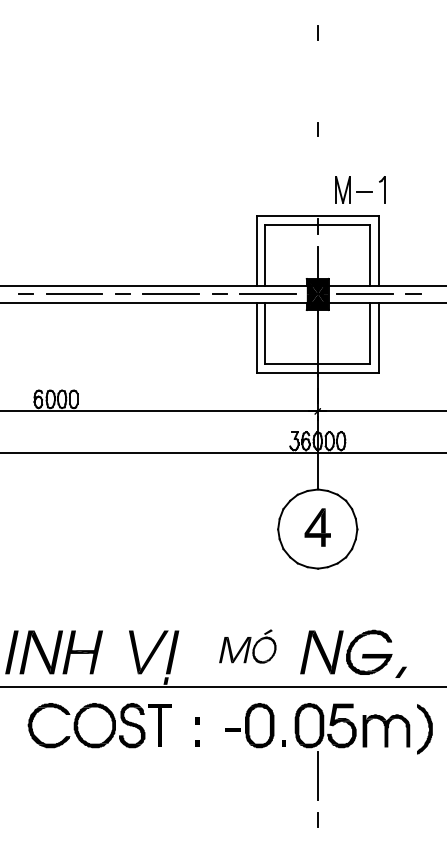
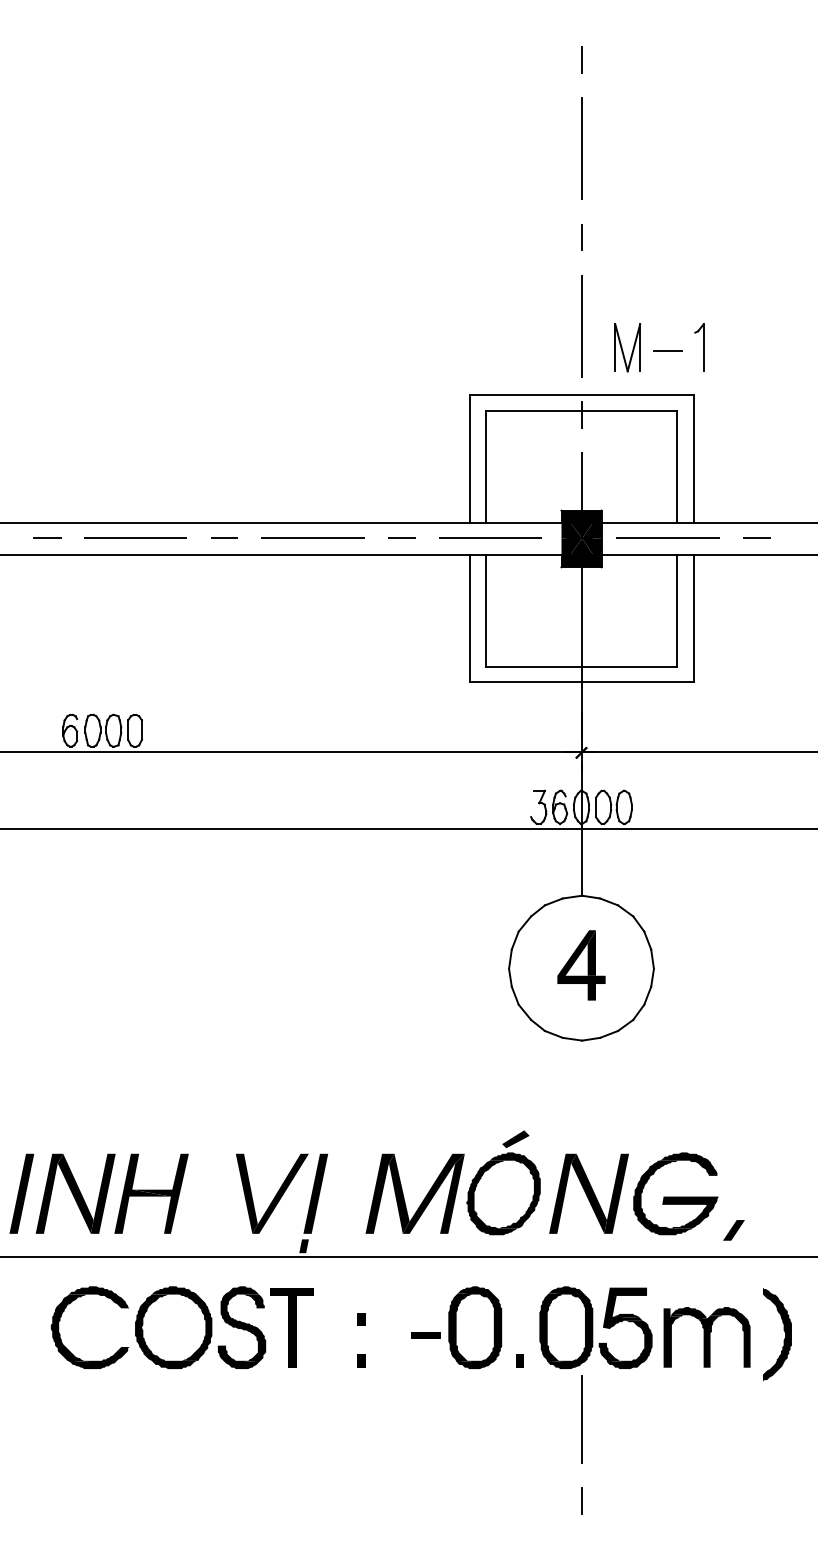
line: (317, 80) -> (580, 147), added
line: (318, 177) -> (582, 324), added
part: (247, 646) -> (452, 1183), size x1.67

